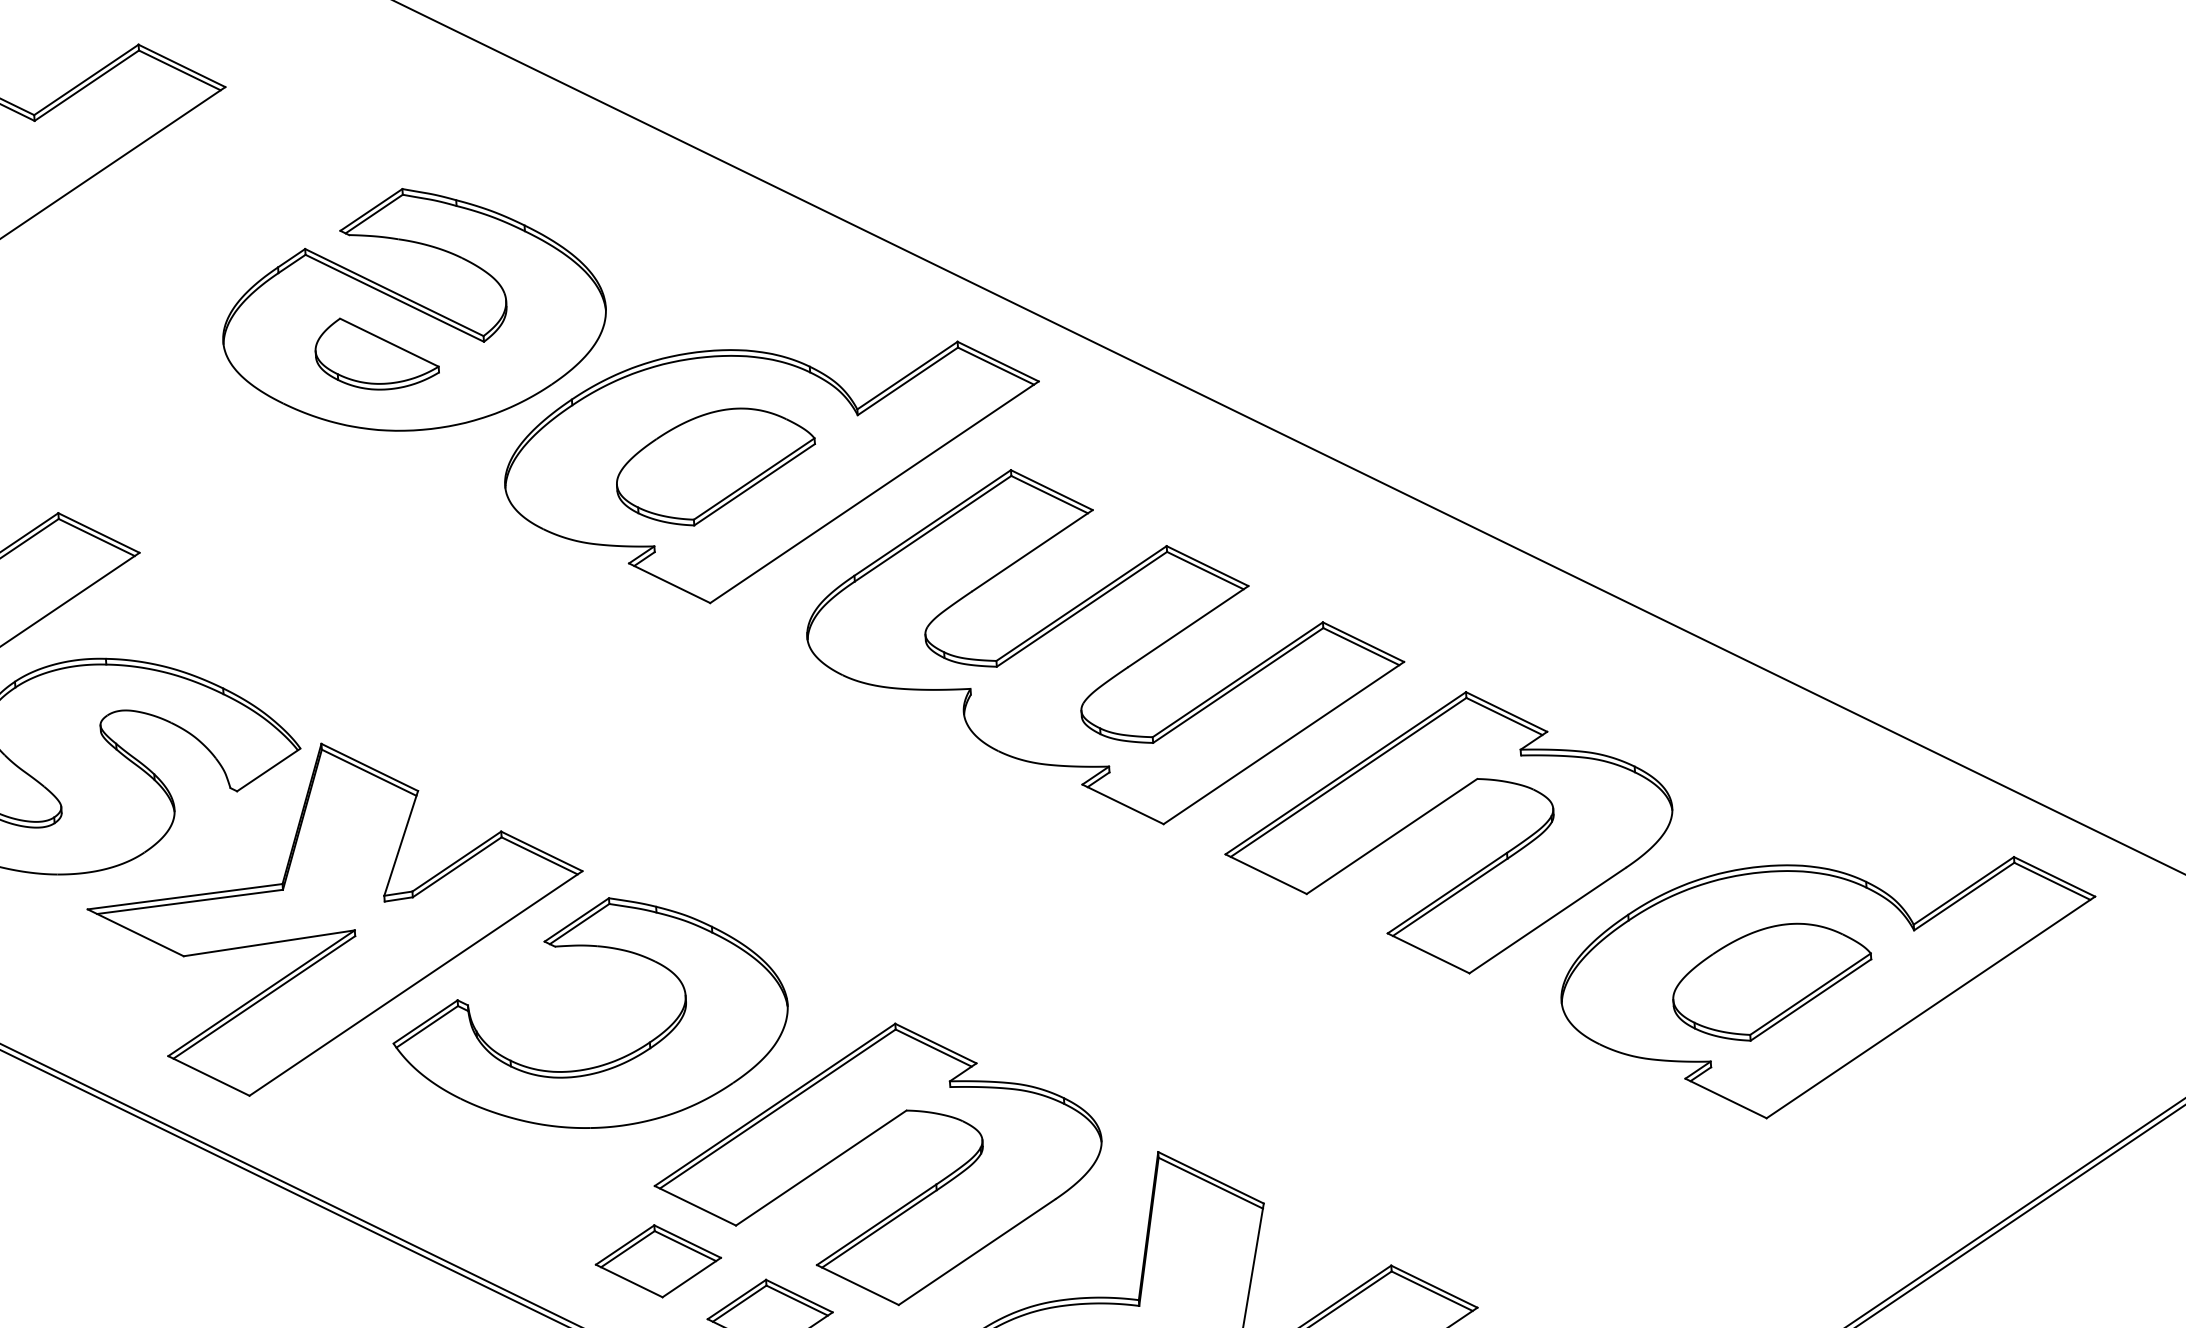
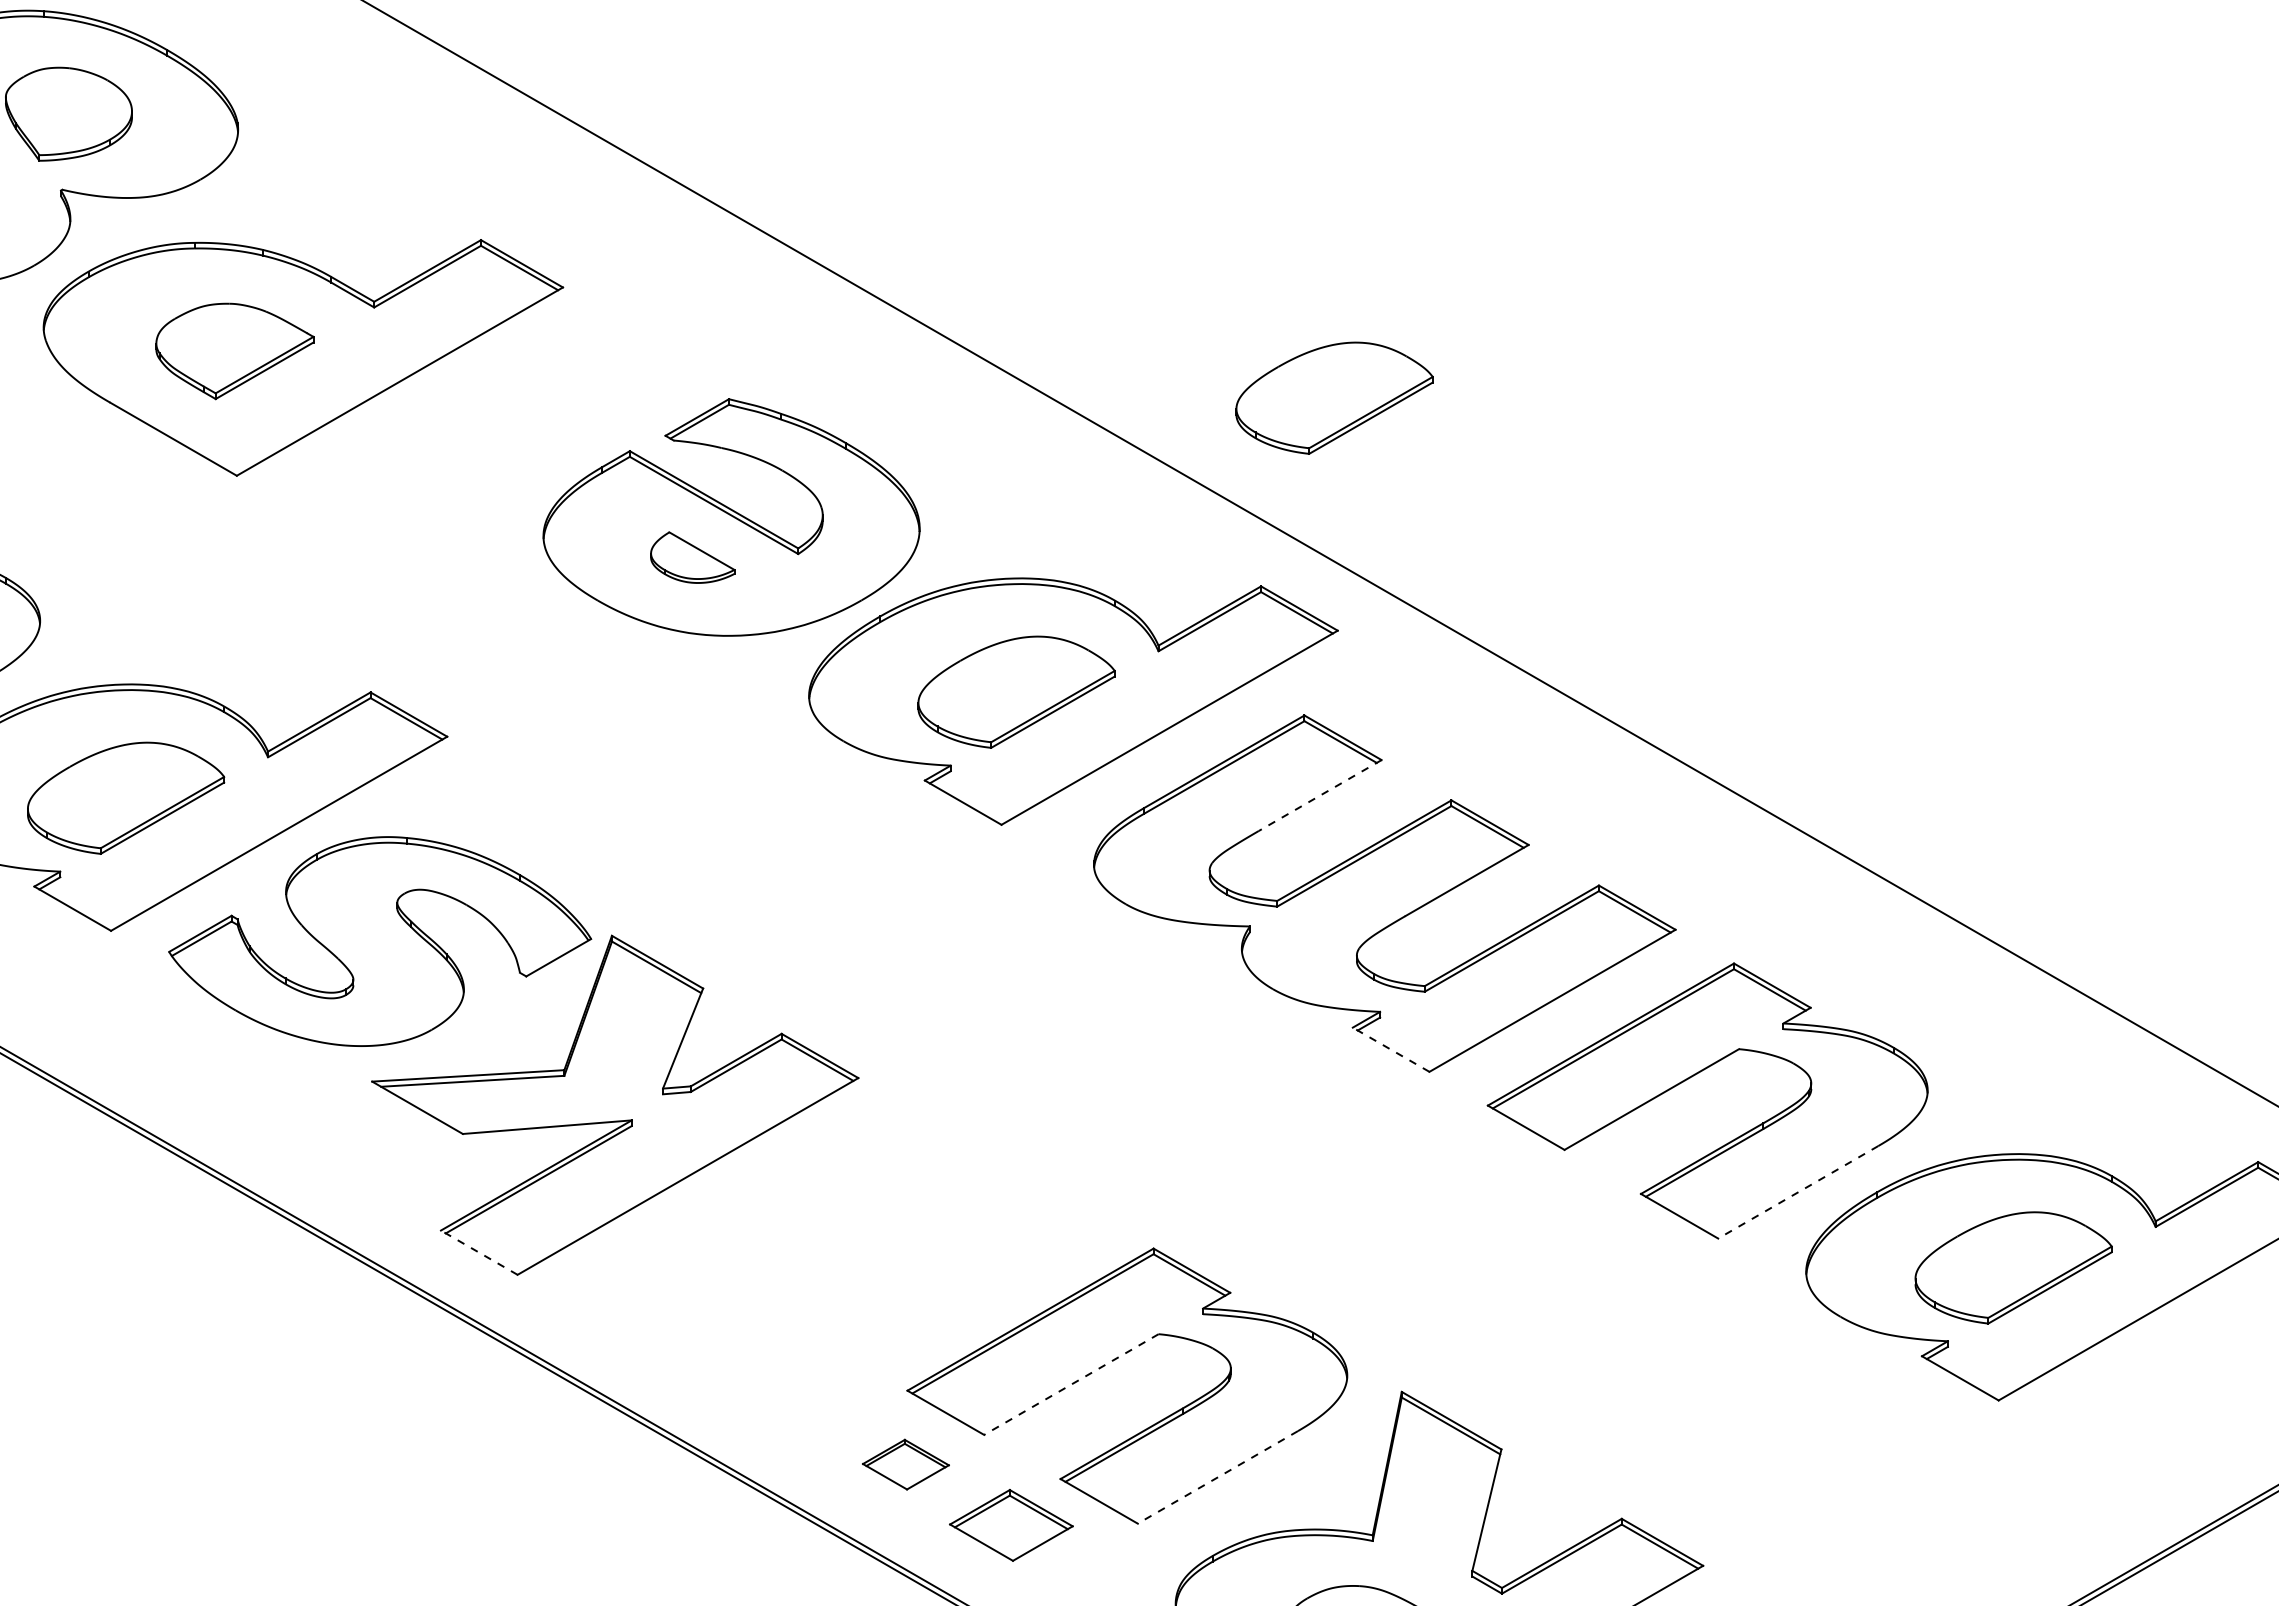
part: (1018, 144) -> (1334, 397), added
part: (376, 352) -> (692, 557), size x0.7
line: (1032, 550) -> (1320, 795), solid -> dashed
line: (1122, 804) -> (1390, 1049), solid -> dashed
line: (1546, 920) -> (1797, 1192), solid -> dashed
part: (604, 1063) -> (866, 1267), removed
line: (208, 1075) -> (478, 1252), solid -> dashed
line: (821, 1168) -> (1071, 1384), solid -> dashed
line: (976, 1252) -> (1217, 1477), solid -> dashed
part: (658, 1261) -> (905, 1464), size x0.7

